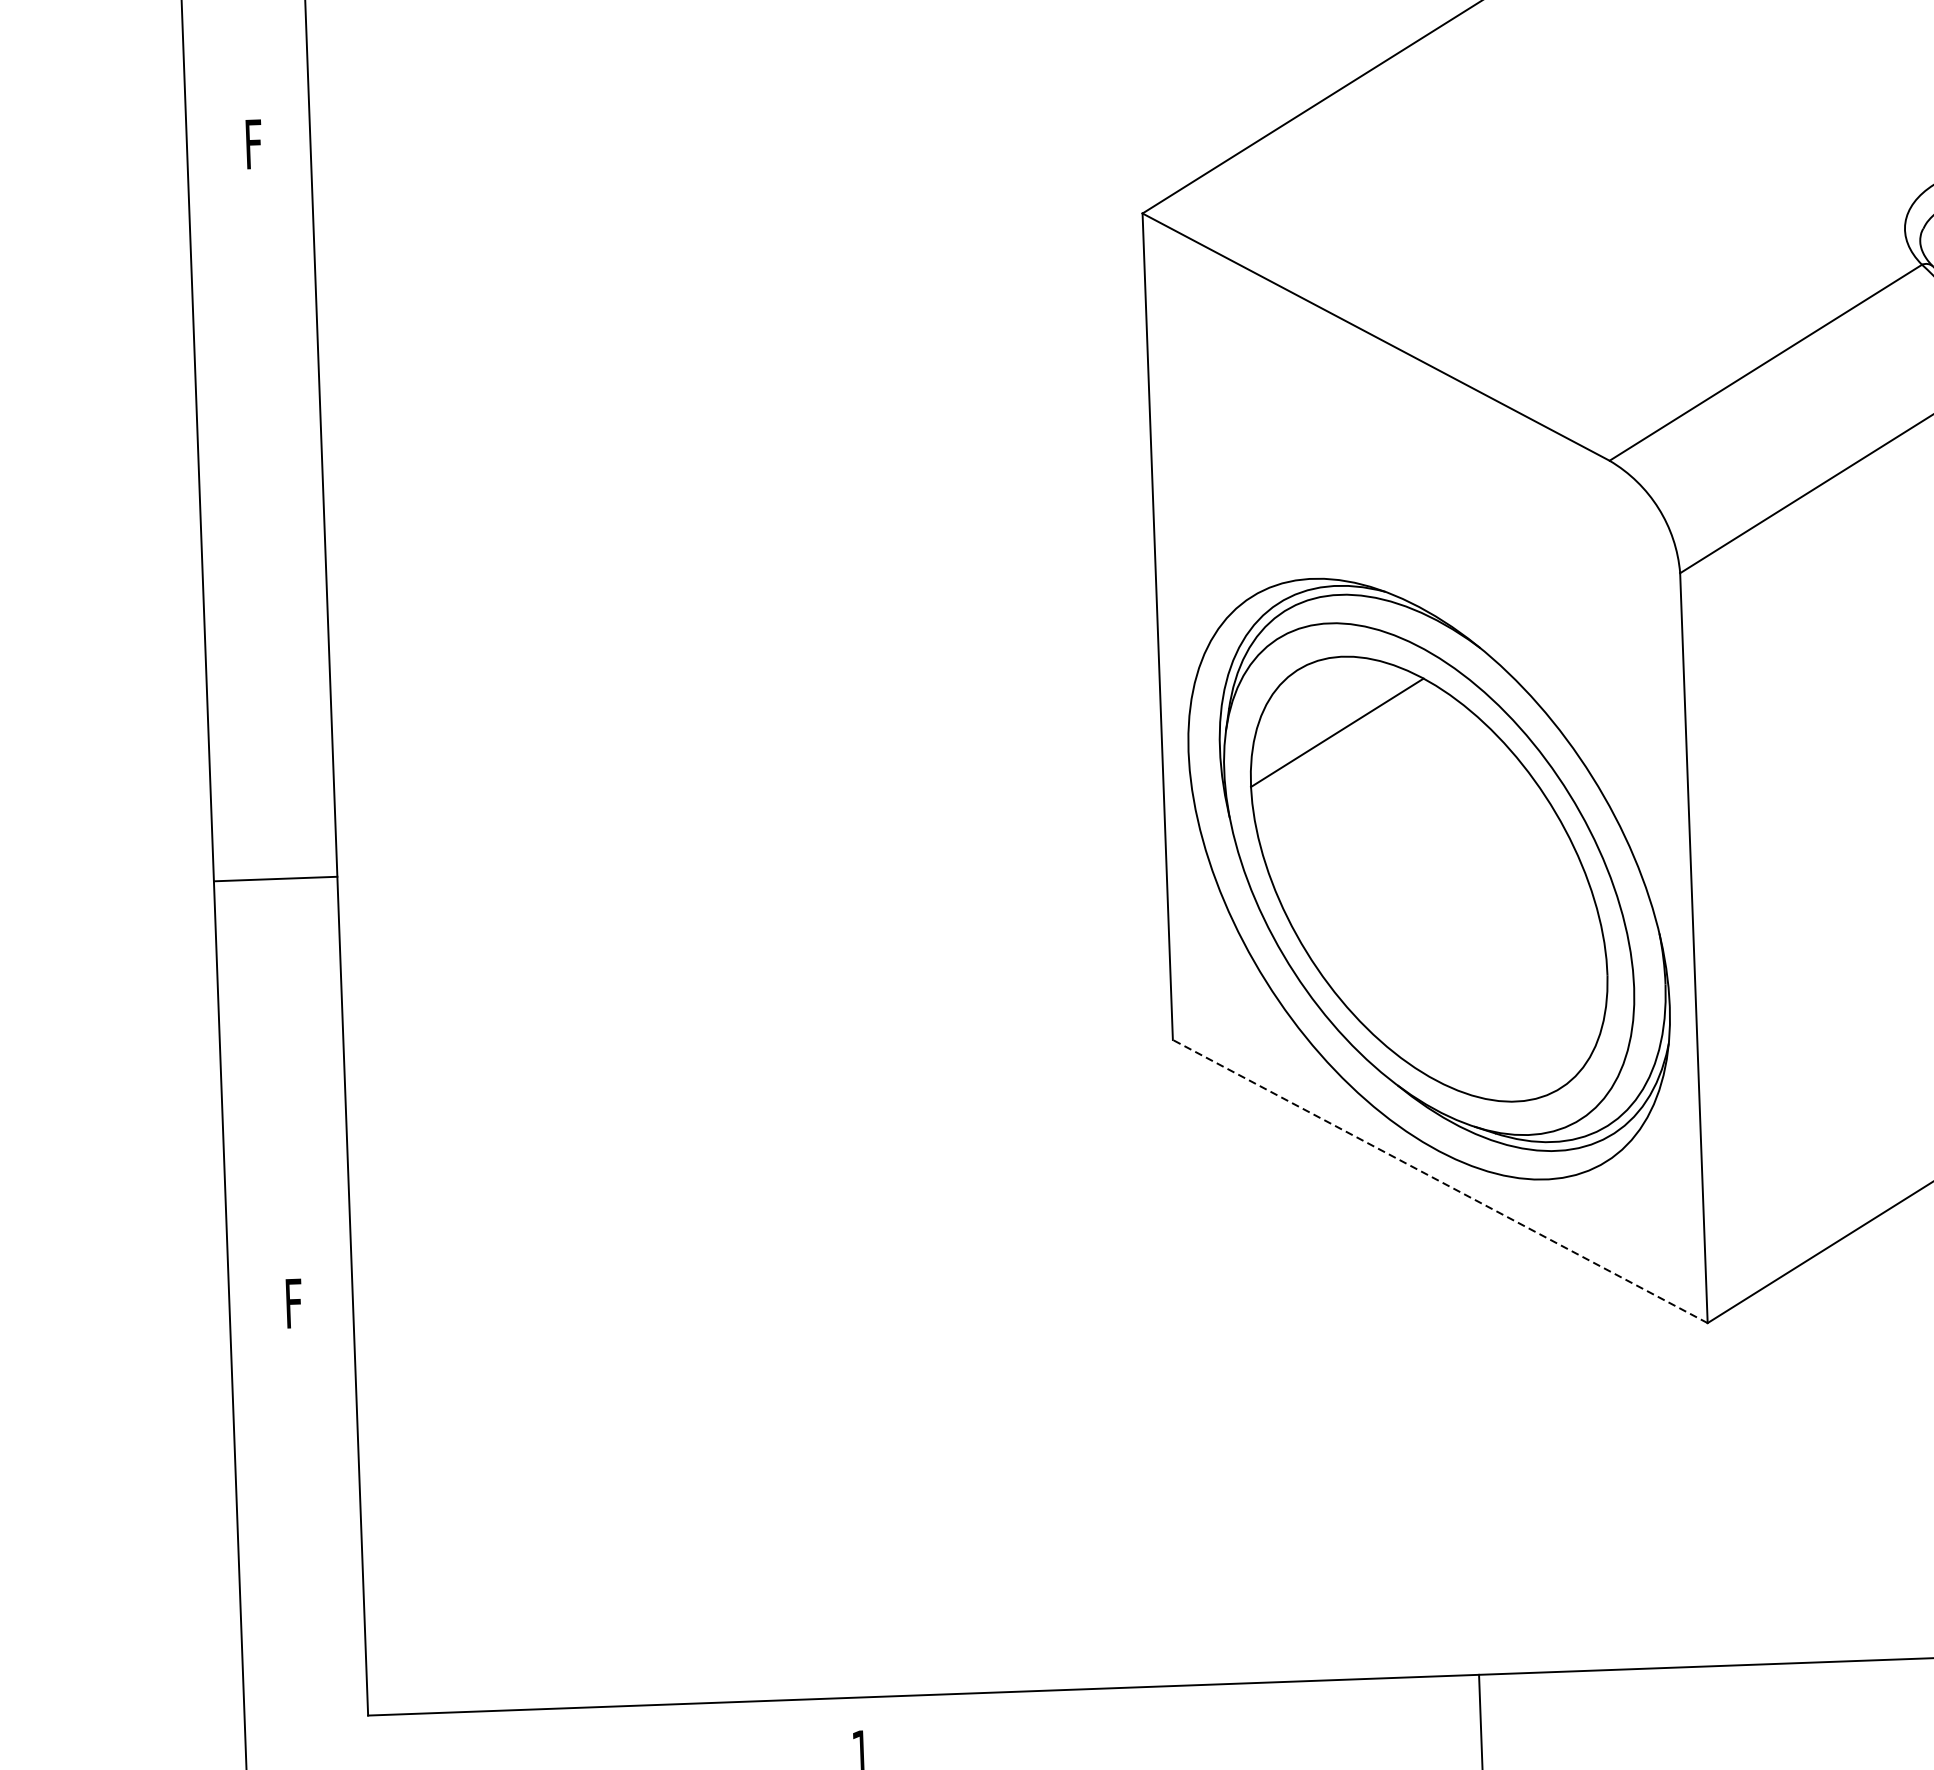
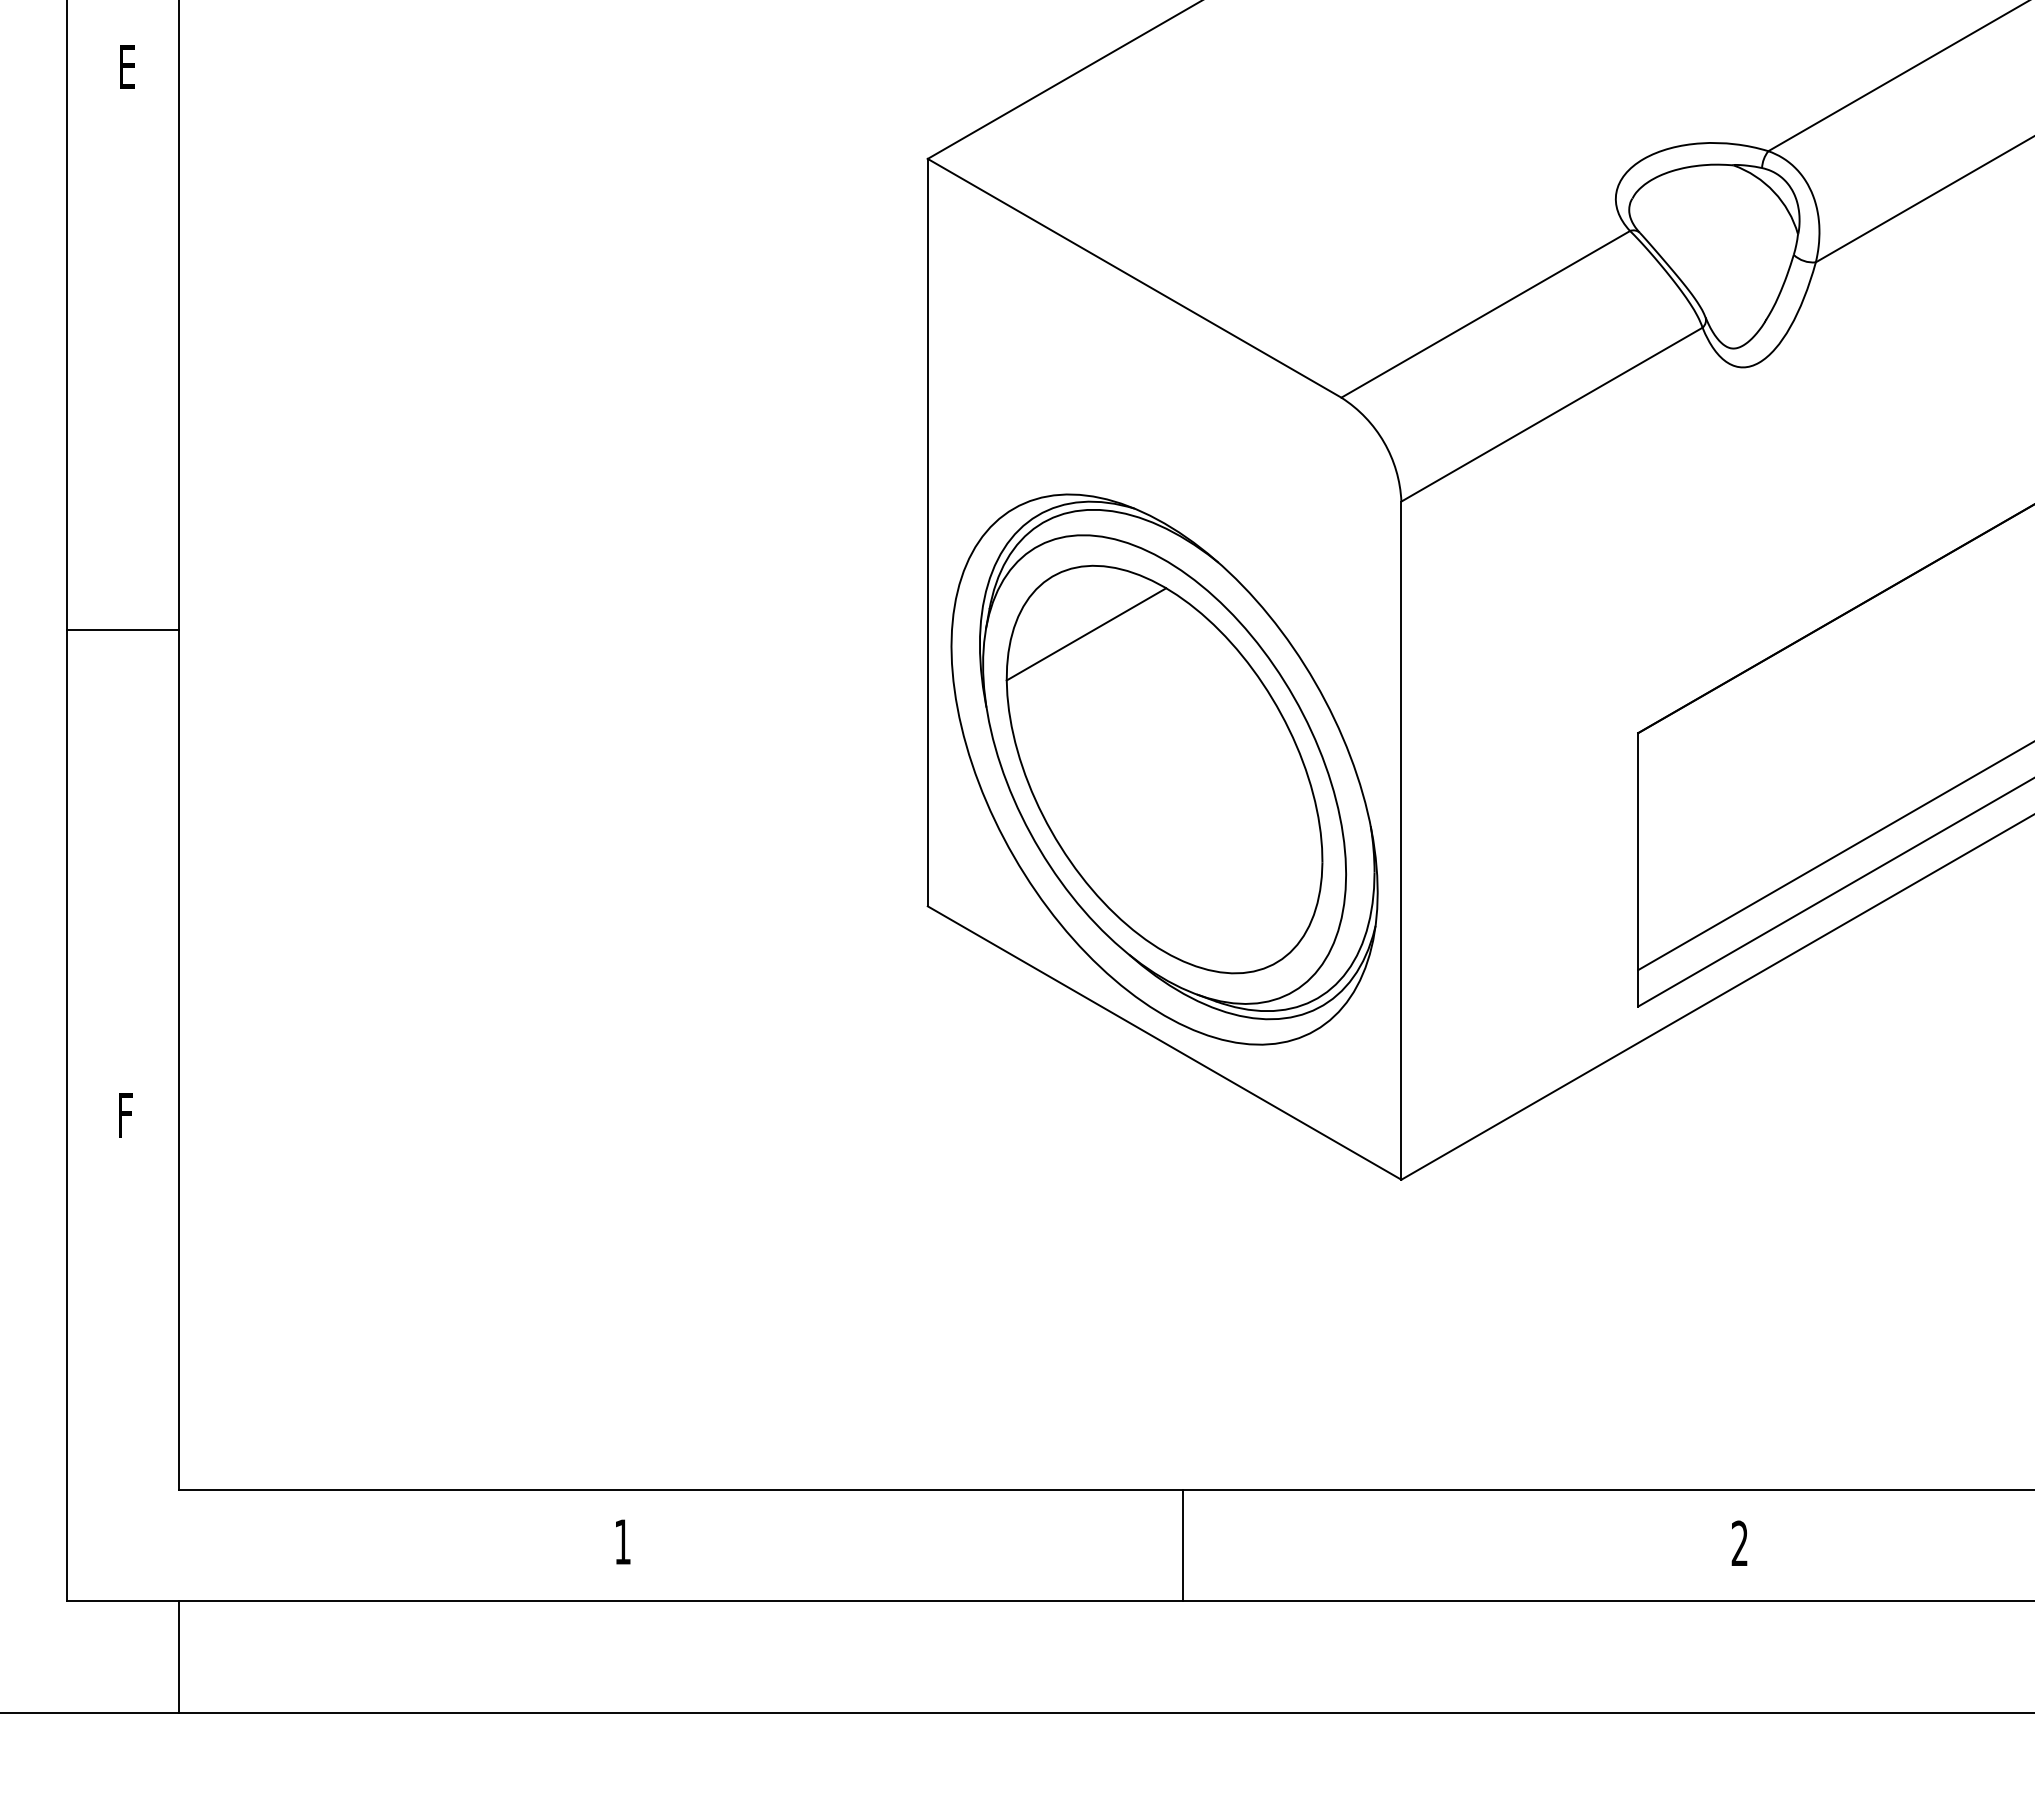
text: (253, 143) -> (127, 66), F -> E
line: (275, 879) -> (122, 630), moved
line: (1440, 1180) -> (1164, 1042), dashed -> solid

